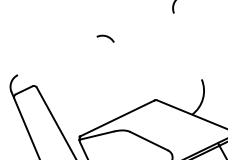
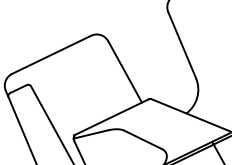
line: (188, 46) -> (182, 45), added
line: (57, 55) -> (51, 54), added
line: (130, 72) -> (124, 71), added

